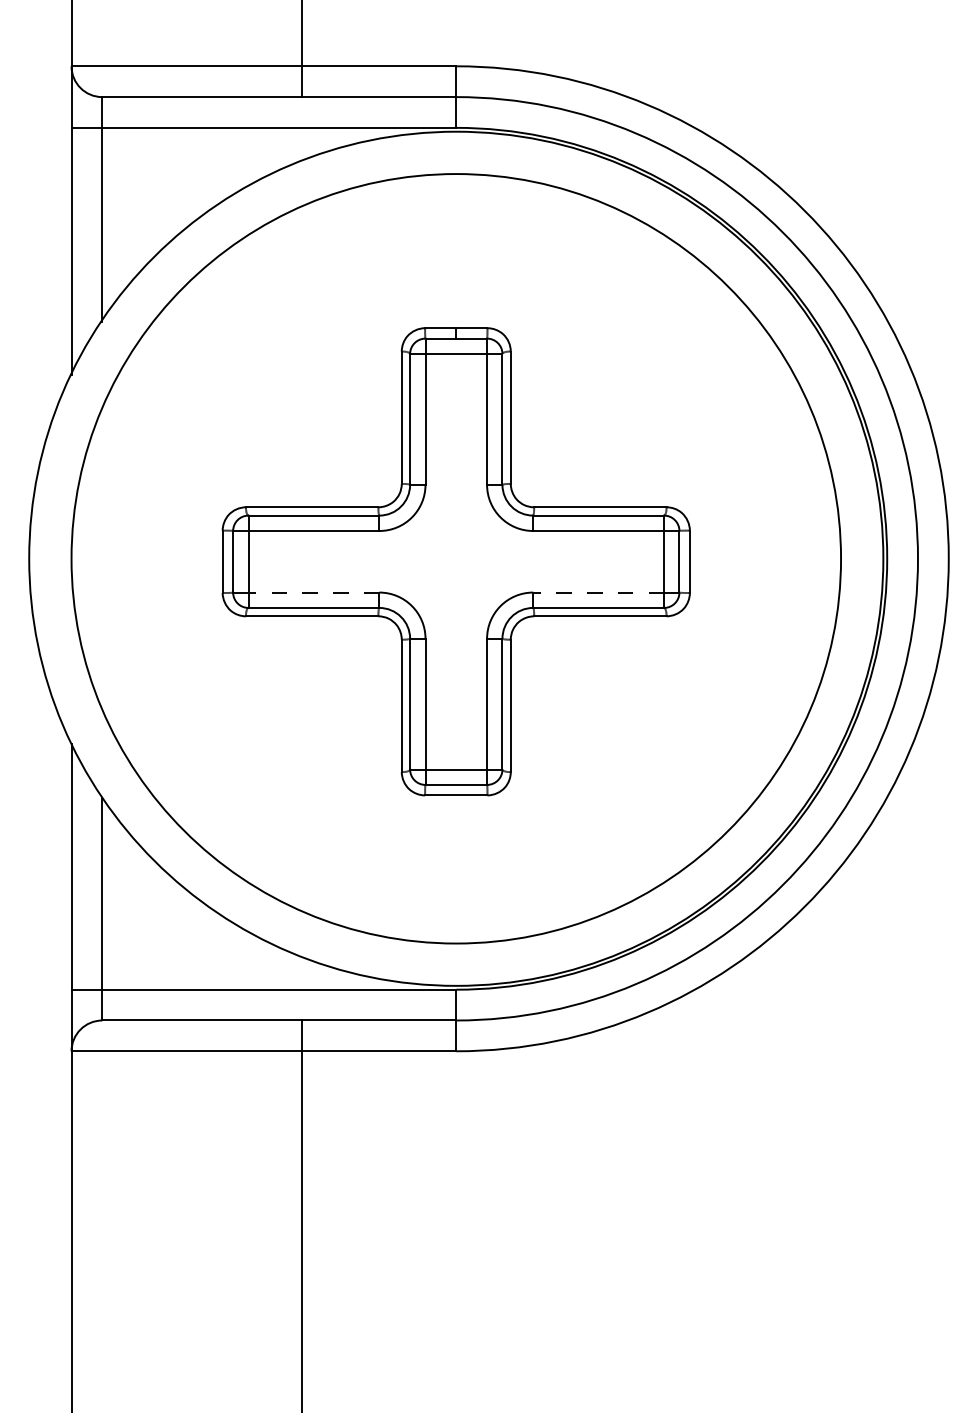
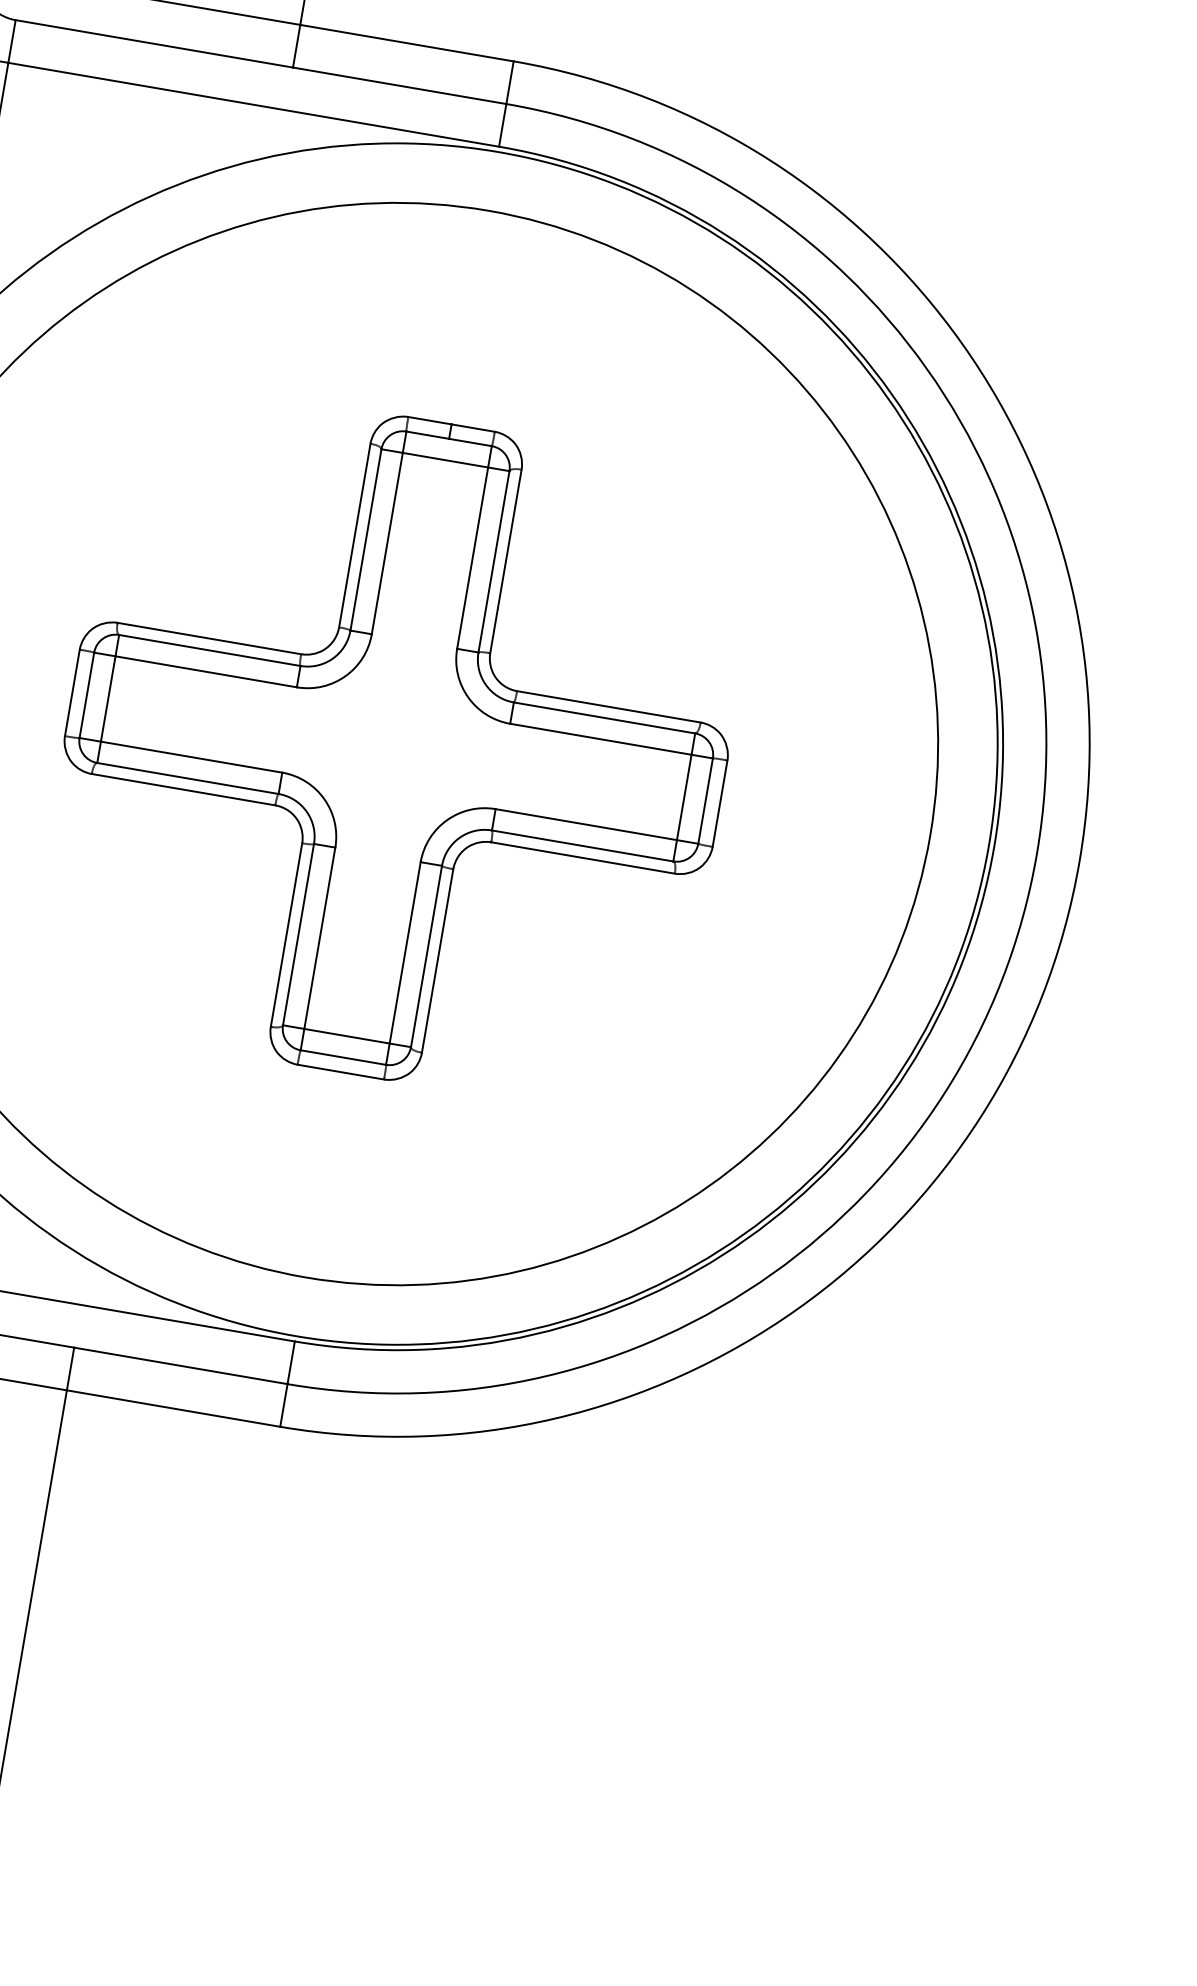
line: (313, 592) -> (191, 756), dashed -> solid
line: (598, 592) -> (586, 824), dashed -> solid

